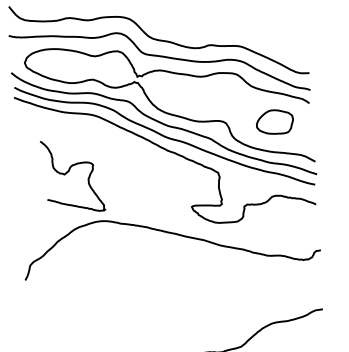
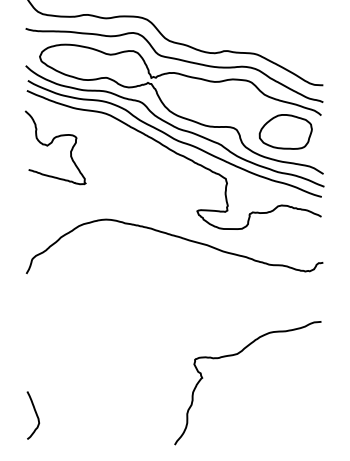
part: (274, 121) -> (285, 131), size x1.43
curve: (69, 172) -> (52, 143), moved

